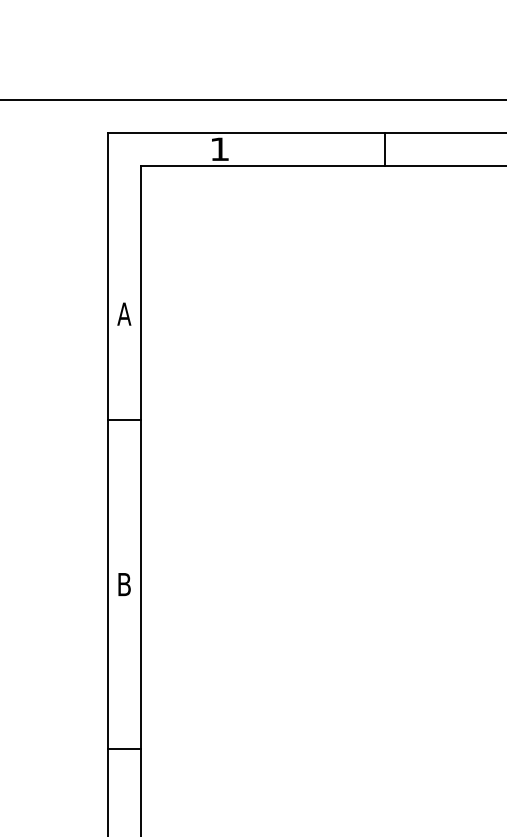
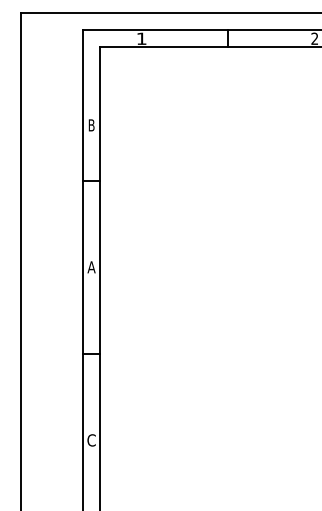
text: (124, 314) -> (91, 125), A -> B
text: (124, 584) -> (91, 267), B -> A

